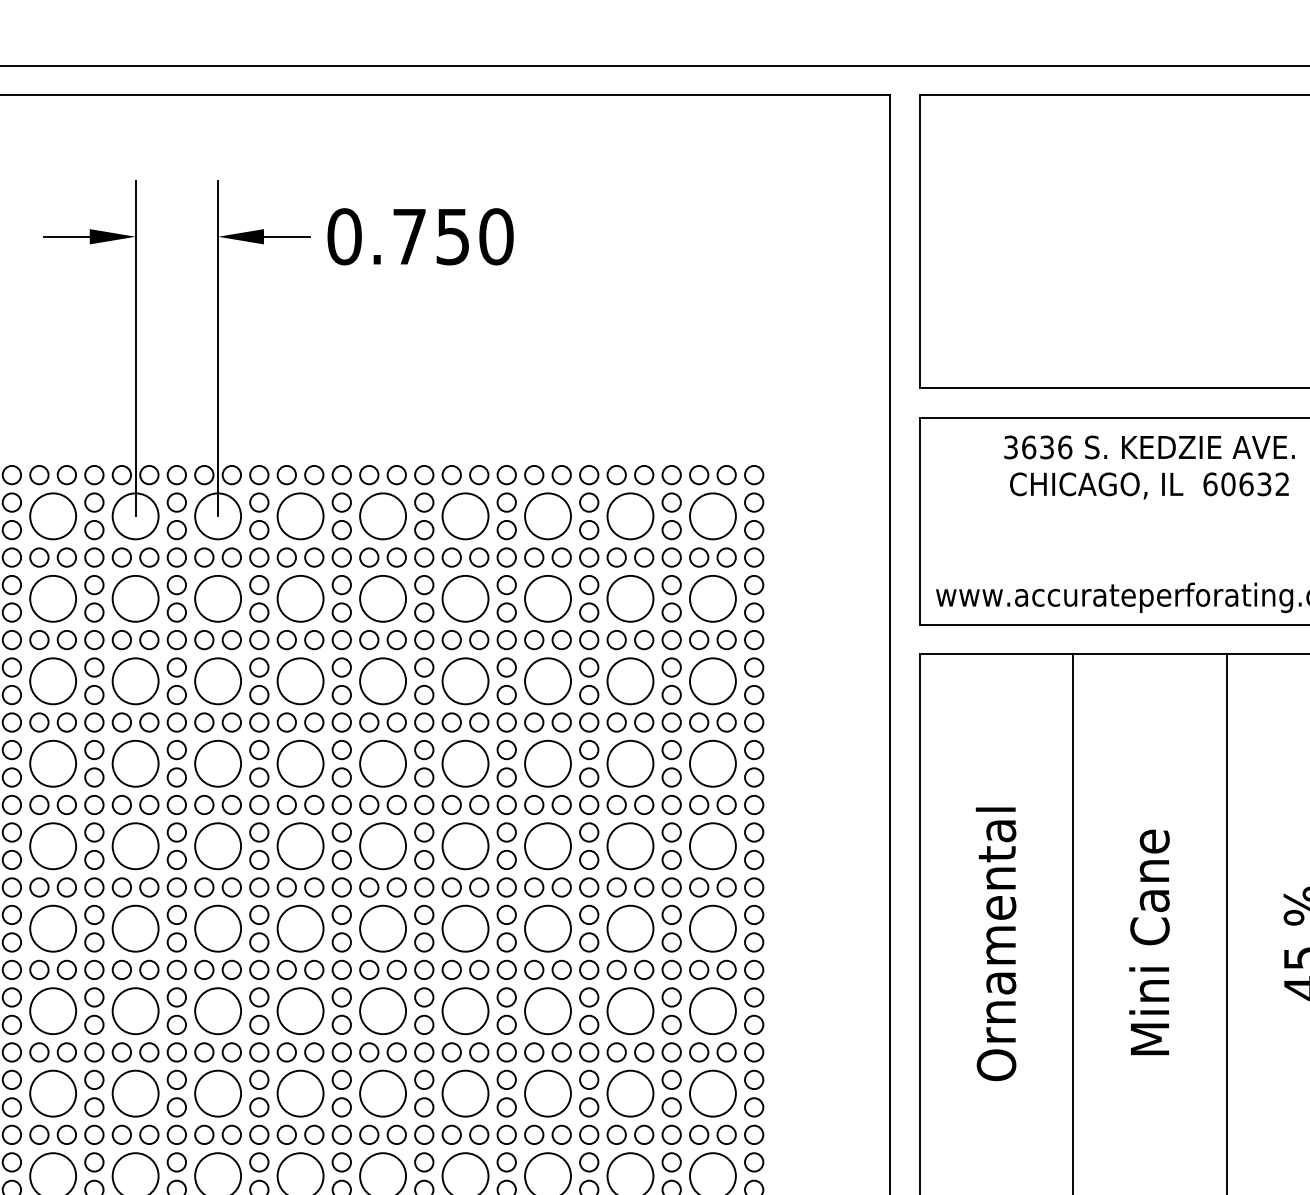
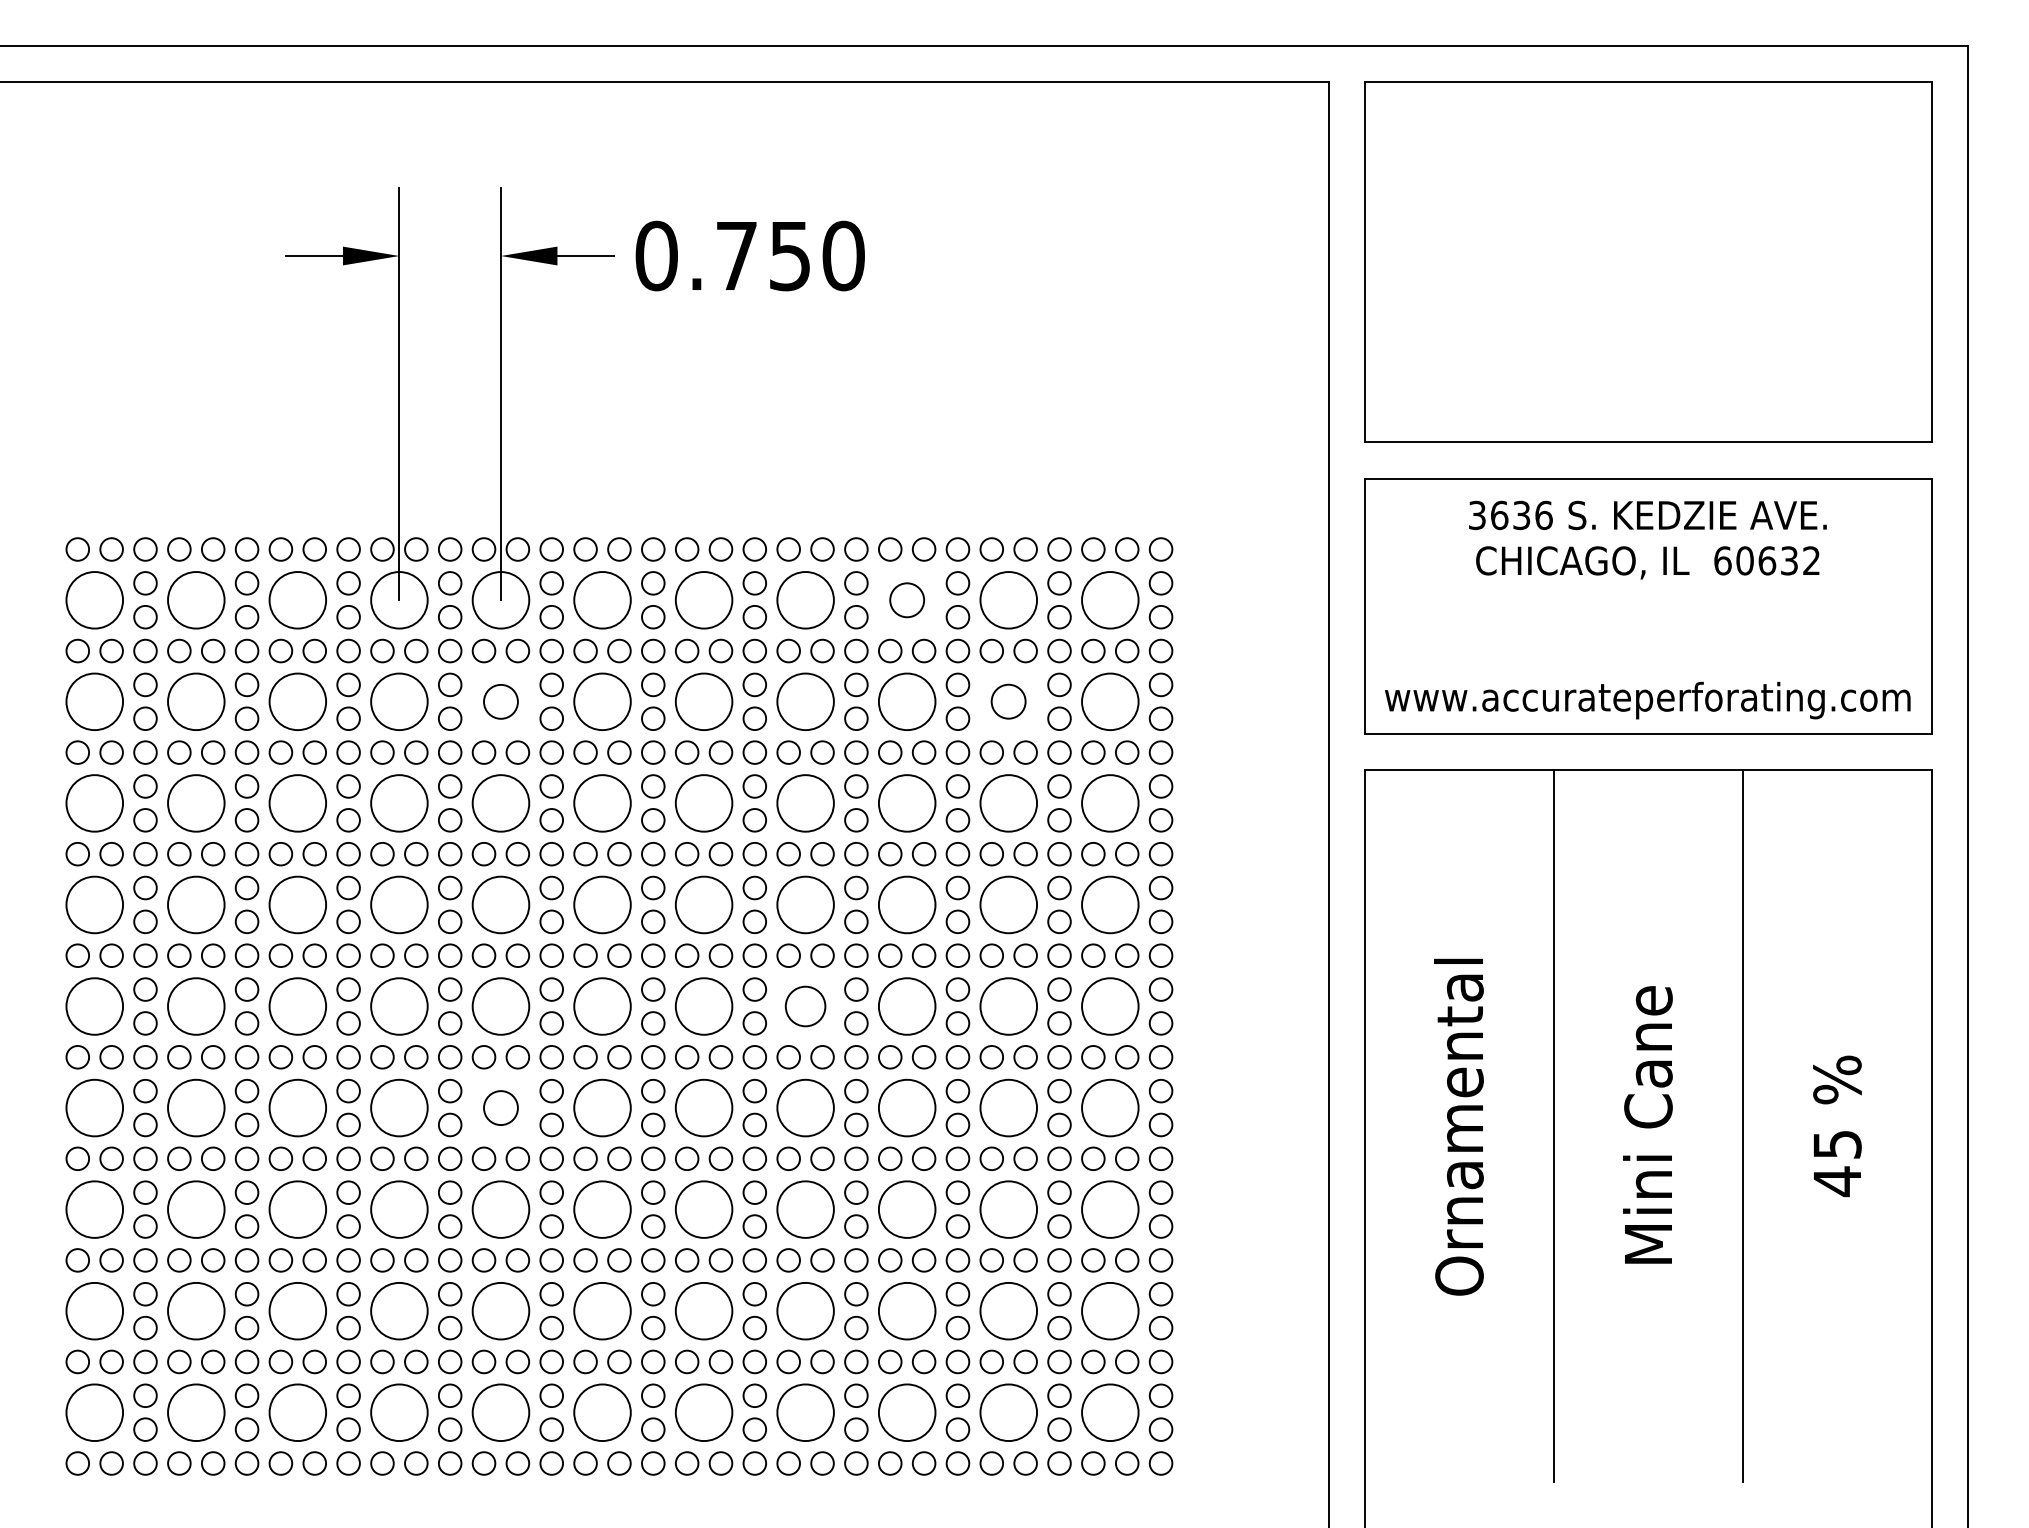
circle: (547, 516) -> (906, 600), size x0.6
circle: (217, 598) -> (500, 701), size x0.6
circle: (630, 598) -> (1008, 701), size x0.6
circle: (465, 846) -> (805, 1006), size x0.7
circle: (217, 928) -> (500, 1107), size x0.6

